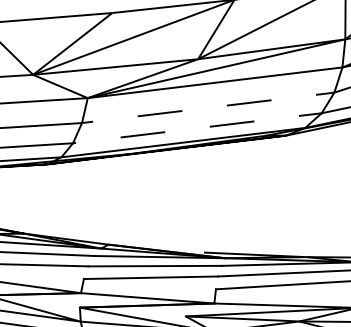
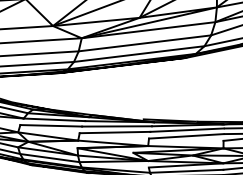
line: (220, 106) -> (151, 42), dashed -> solid
line: (209, 127) -> (145, 53), dashed -> solid

